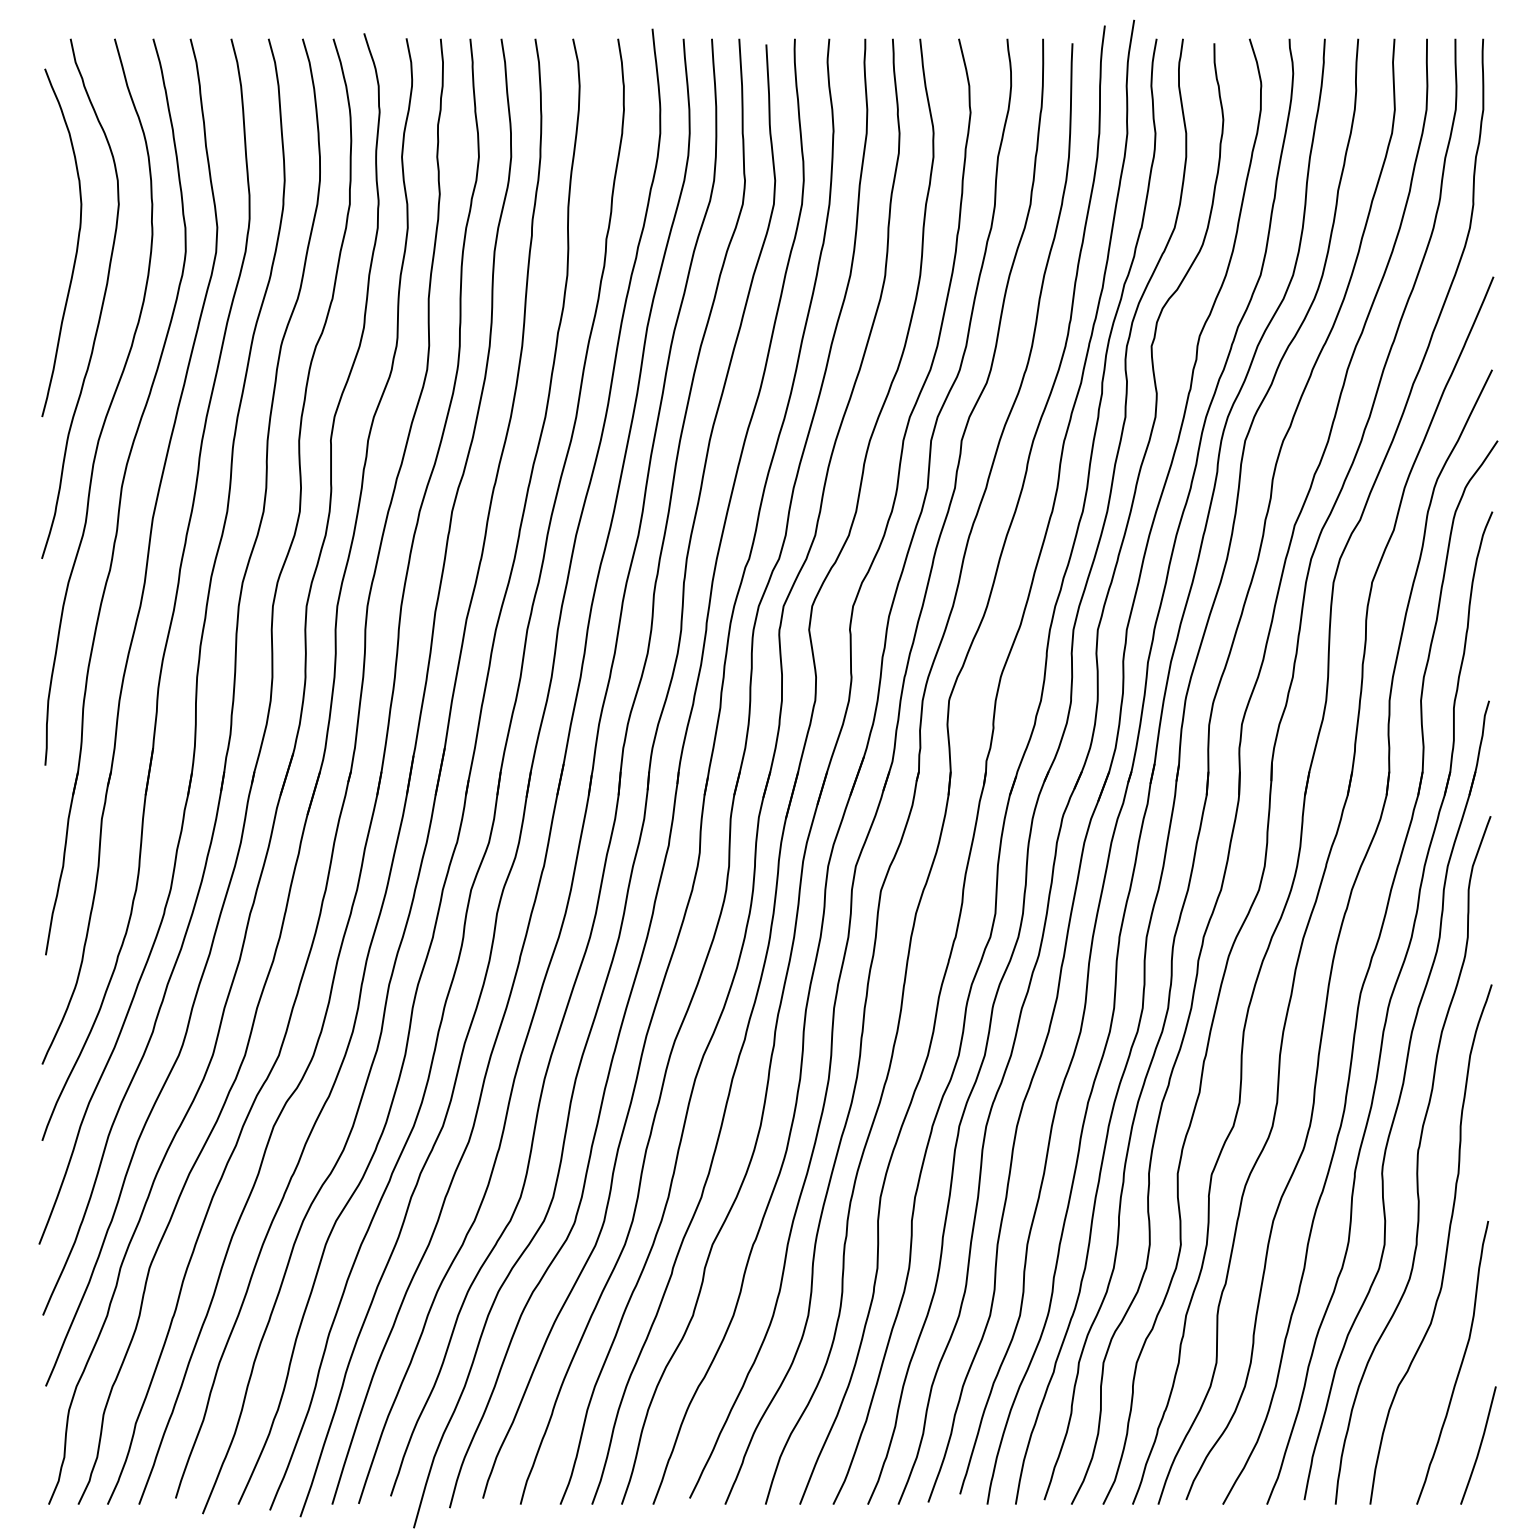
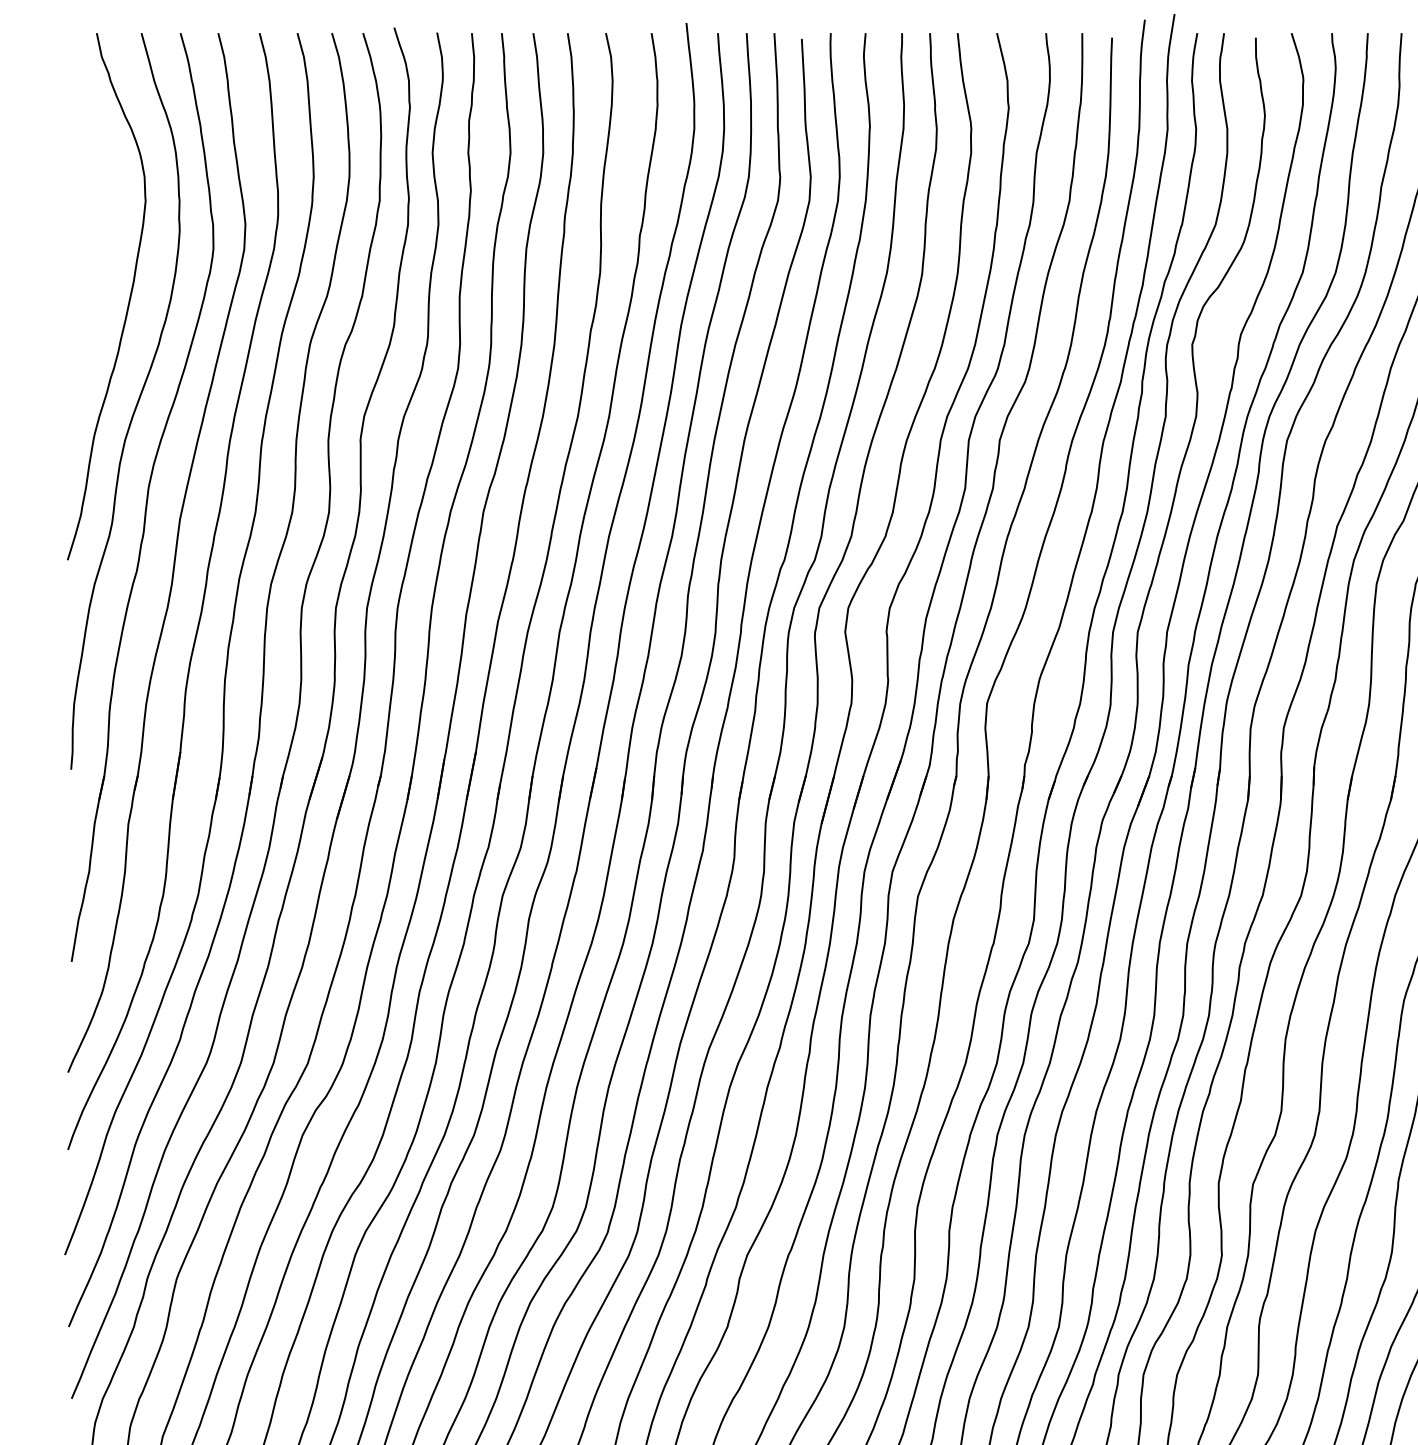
curve: (76, 244) -> (102, 241), removed

